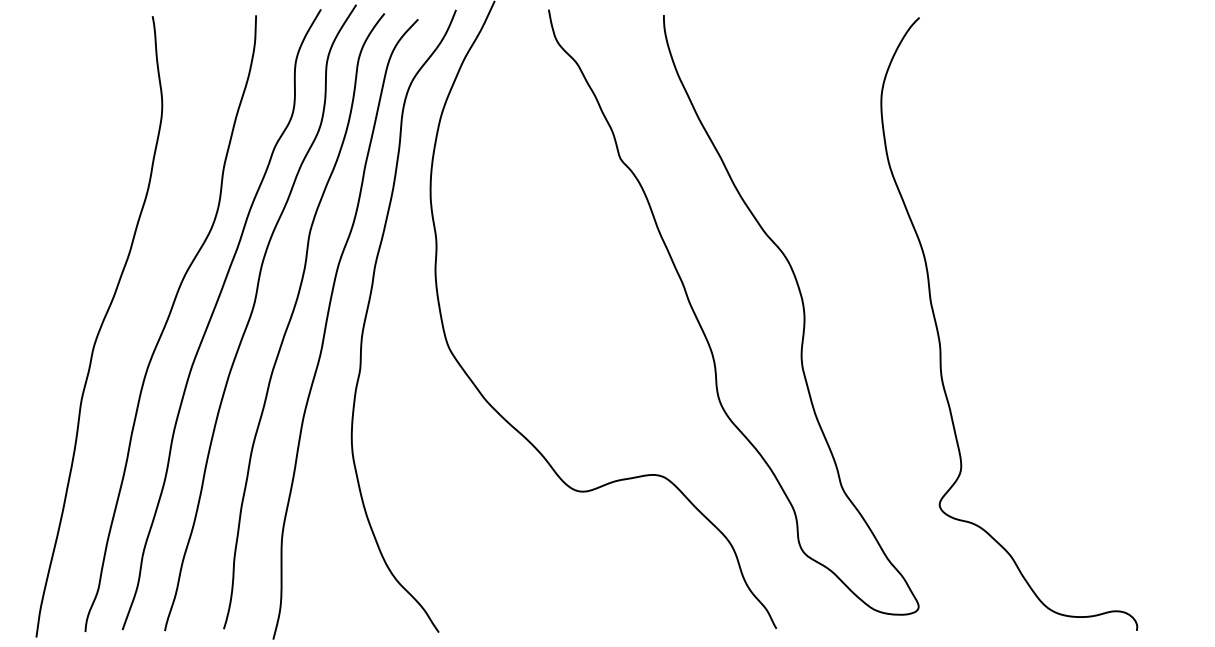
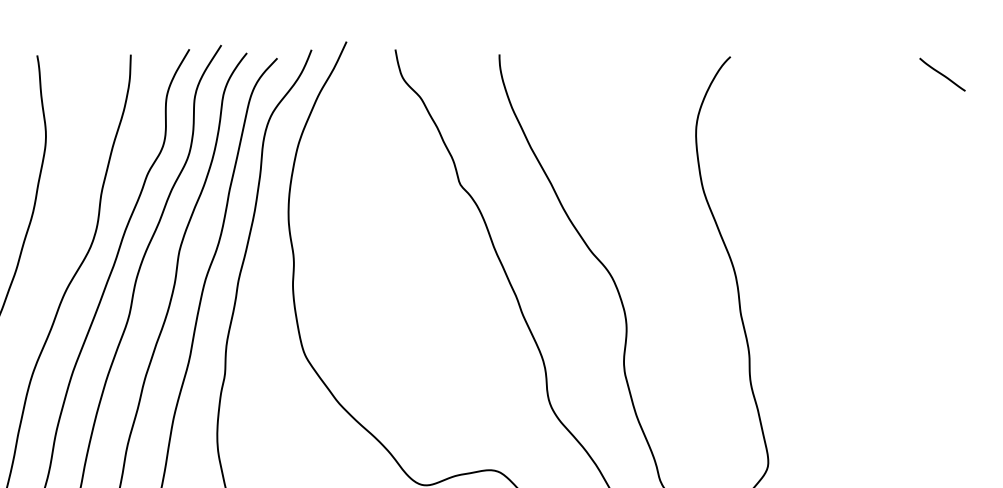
line: (1153, 37) -> (942, 74), added

